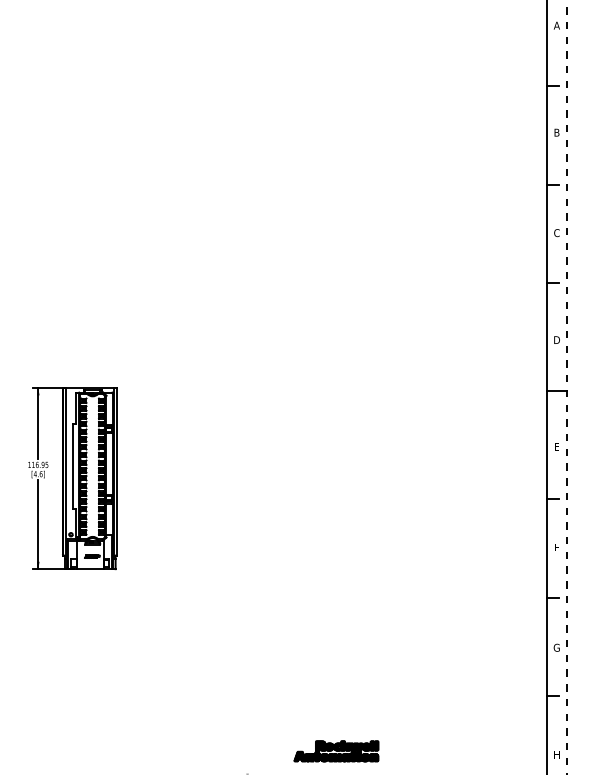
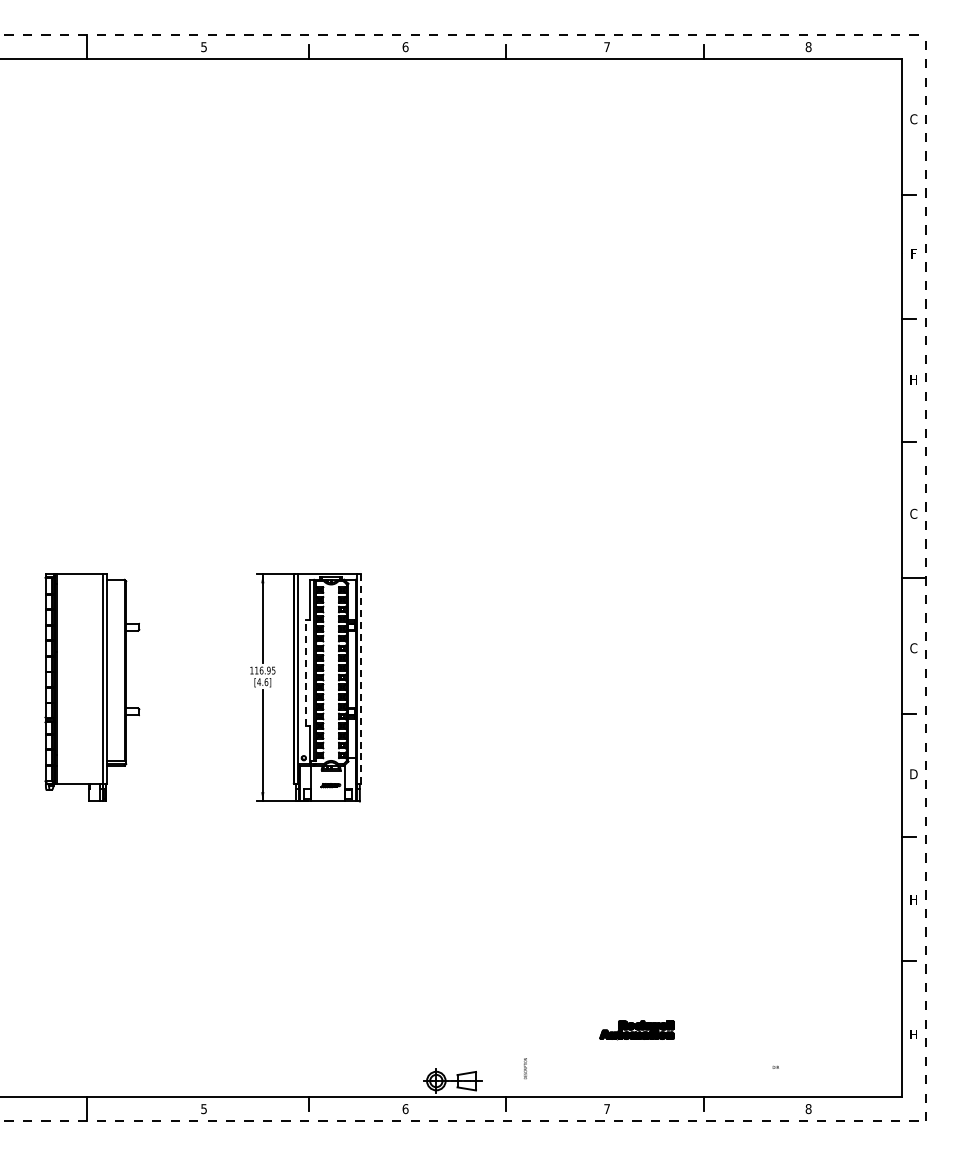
text: (556, 25) -> (913, 119), A -> C
text: (556, 132) -> (913, 253), B -> F
text: (556, 233) -> (913, 379), C -> H
text: (556, 339) -> (913, 513), D -> C
text: (556, 447) -> (913, 648), E -> C
line: (73, 466) -> (306, 672), solid -> dashed
line: (116, 471) -> (361, 678), solid -> dashed
text: (556, 547) -> (913, 774), F -> D
text: (556, 648) -> (913, 900), G -> H
part: (336, 750) -> (636, 1029), size x0.7

